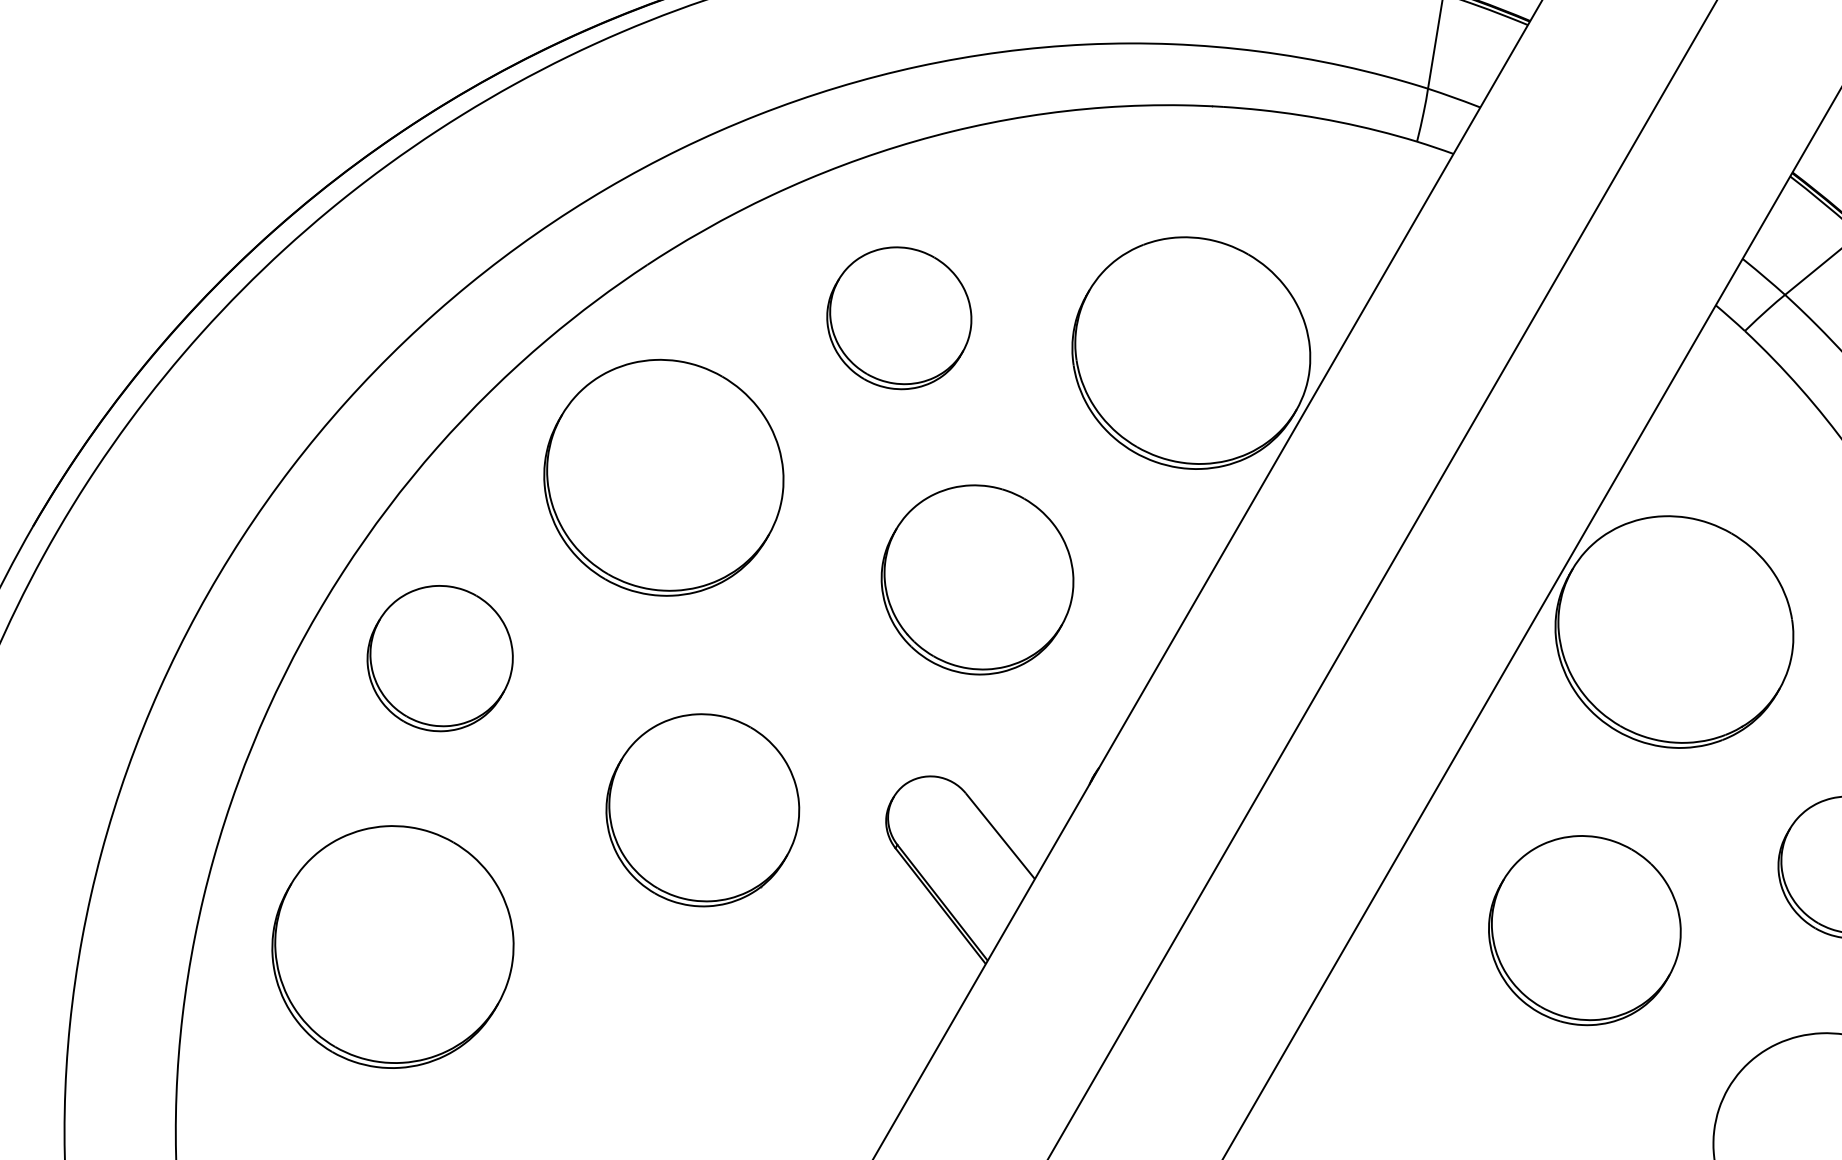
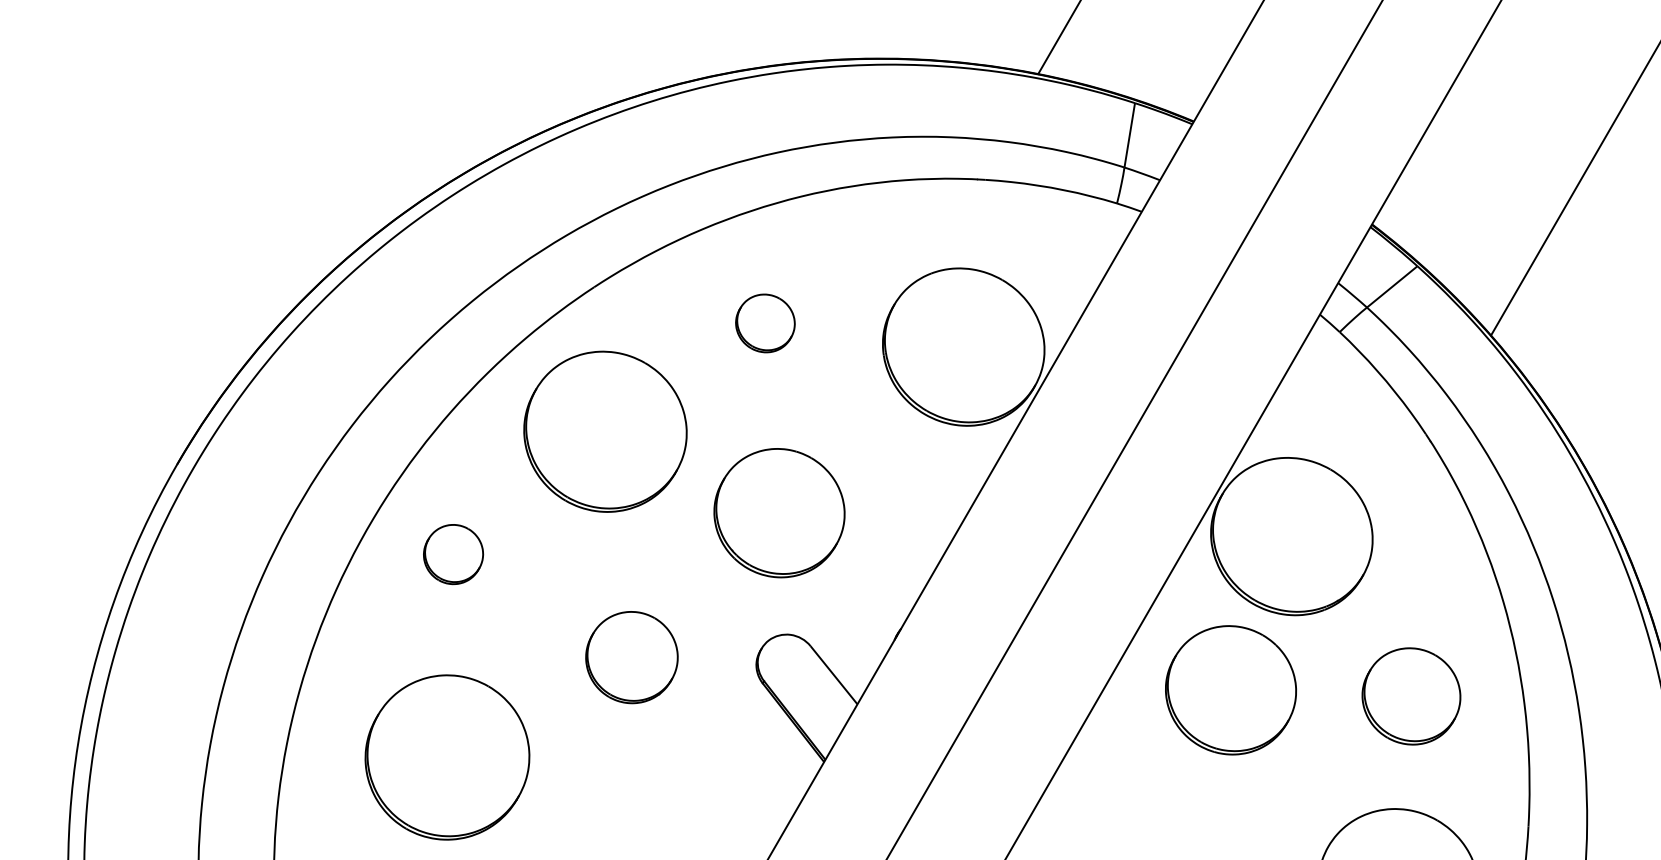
part: (899, 318) -> (765, 323), size x0.6
part: (977, 580) -> (779, 513), moved
part: (440, 658) -> (453, 554), size x0.6
part: (702, 810) -> (631, 657), size x0.7
part: (1584, 930) -> (1230, 690), moved
part: (393, 947) -> (447, 757), moved

